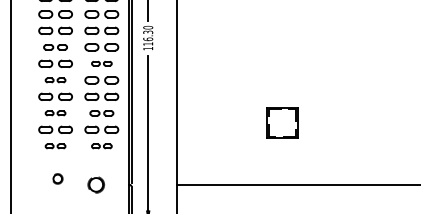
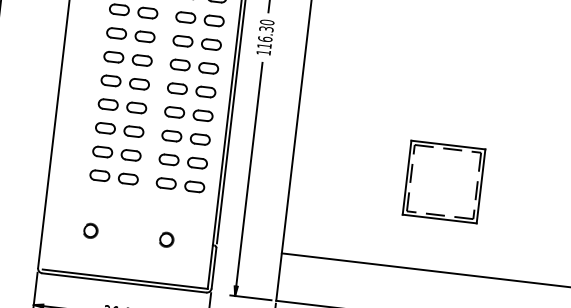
part: (55, 47) -> (130, 35), size x1.43
part: (101, 63) -> (194, 66), size x1.67
part: (55, 80) -> (125, 82), size x1.67
part: (55, 113) -> (119, 130), size x1.67
part: (101, 113) -> (185, 137), size x1.43
part: (282, 122) -> (444, 181), size x1.67
part: (55, 146) -> (113, 177), size x1.67
part: (101, 146) -> (180, 185), size x1.67
part: (57, 178) -> (90, 230), moved
part: (96, 184) -> (166, 239), size x0.62

